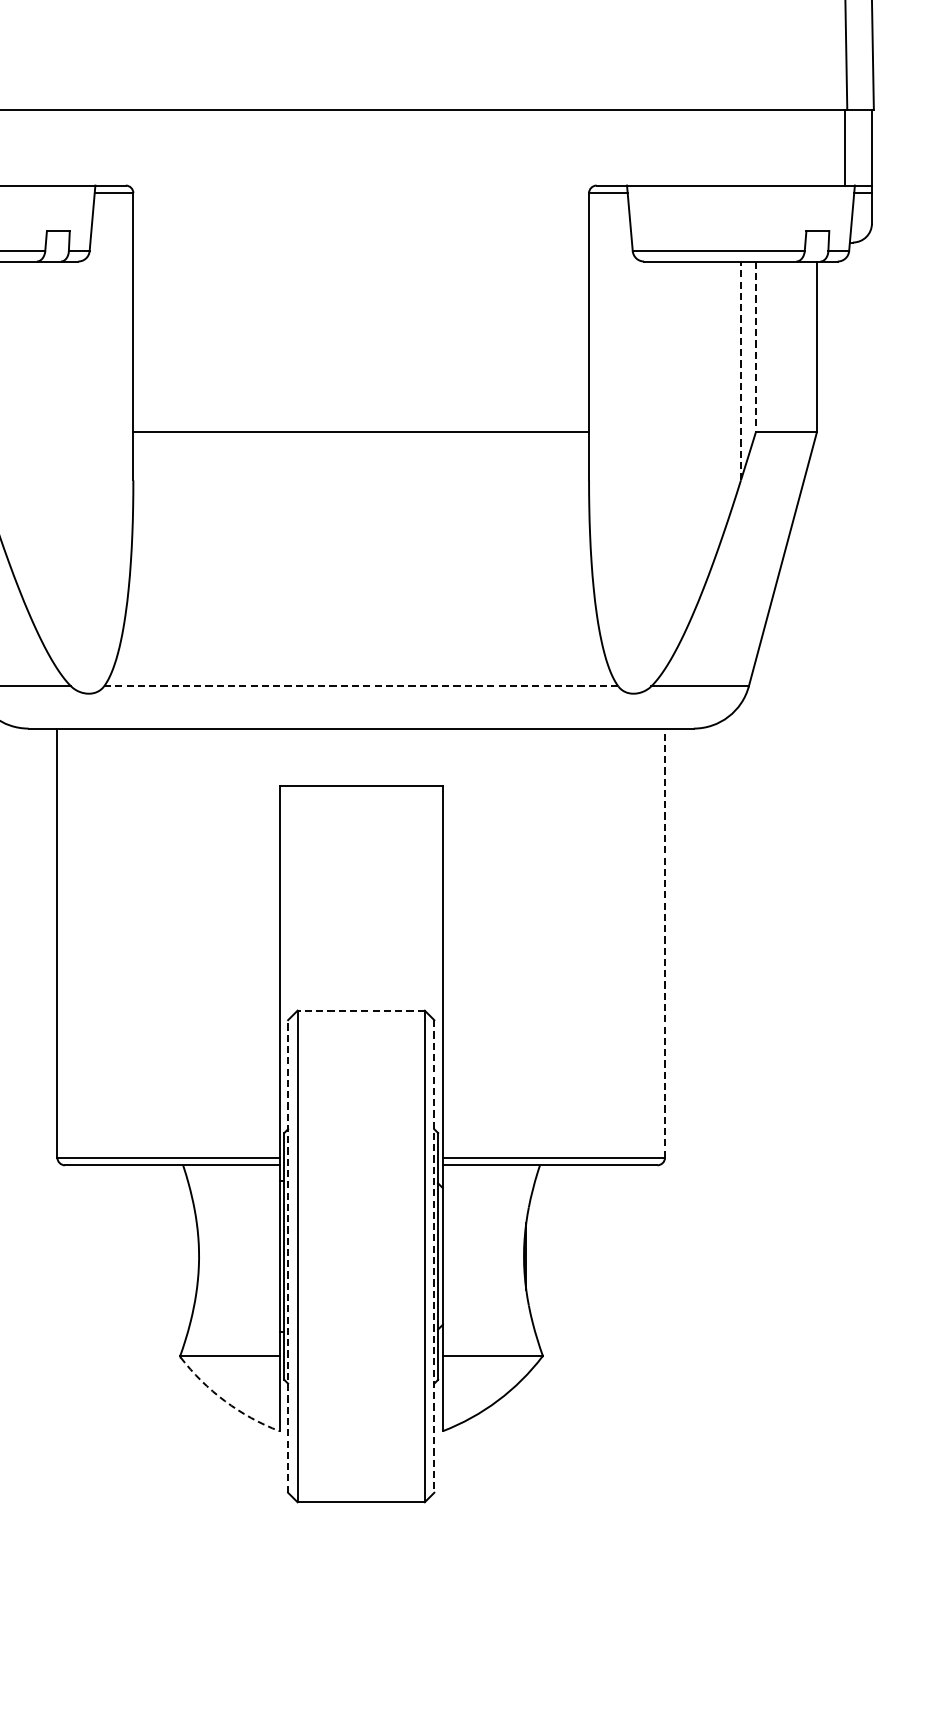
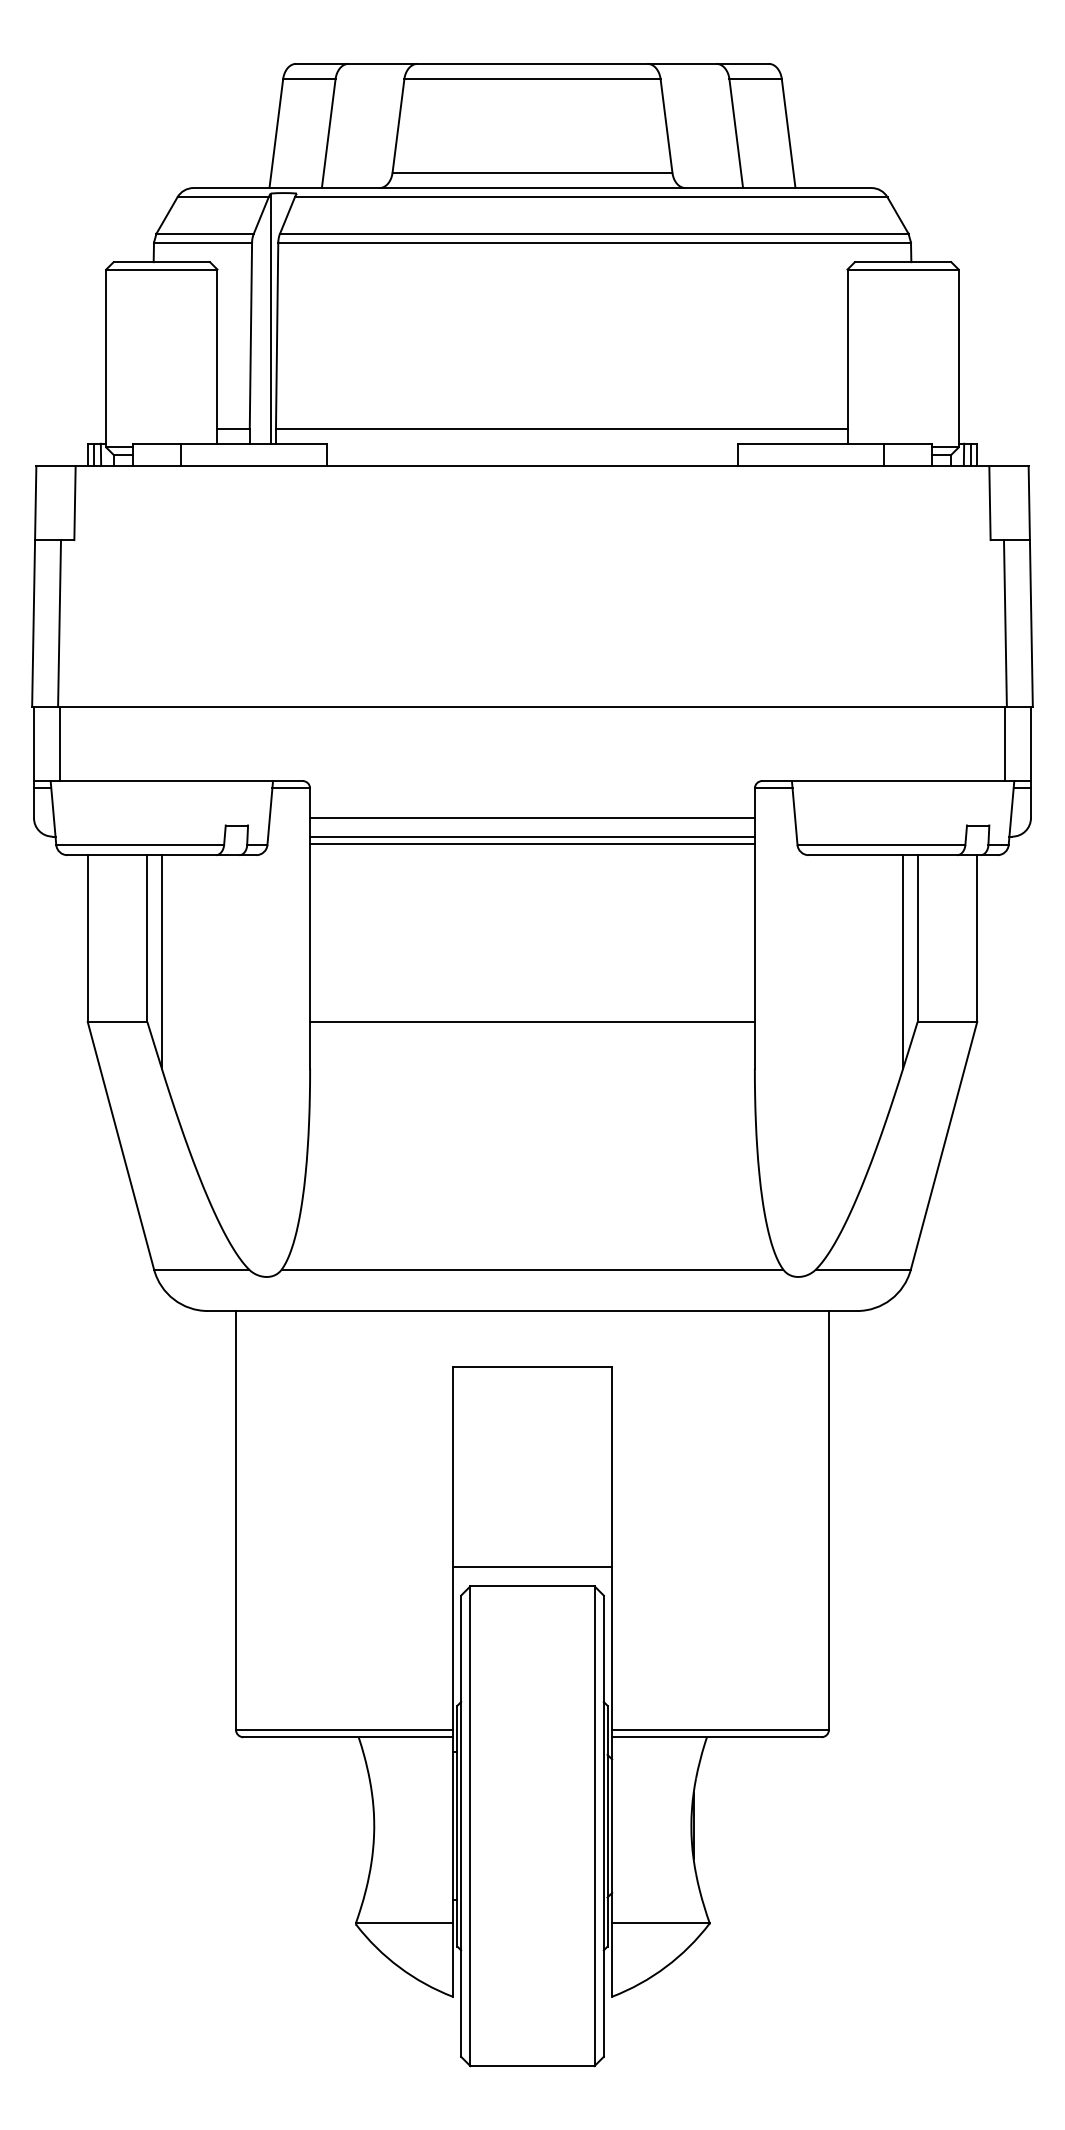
line: (361, 223) -> (532, 818), added
line: (361, 242) -> (532, 836), added
line: (361, 250) -> (532, 844), added
line: (755, 347) -> (917, 939), dashed -> solid
line: (741, 370) -> (903, 961), dashed -> solid
line: (361, 686) -> (532, 1269), dashed -> solid
line: (664, 942) -> (828, 1519), dashed -> solid
line: (361, 990) -> (532, 1566), added
line: (360, 1010) -> (531, 1586), dashed -> solid
line: (288, 1256) -> (461, 1826), dashed -> solid
line: (433, 1256) -> (603, 1826), dashed -> solid
arc: (224, 1401) -> (399, 1967), dashed -> solid

